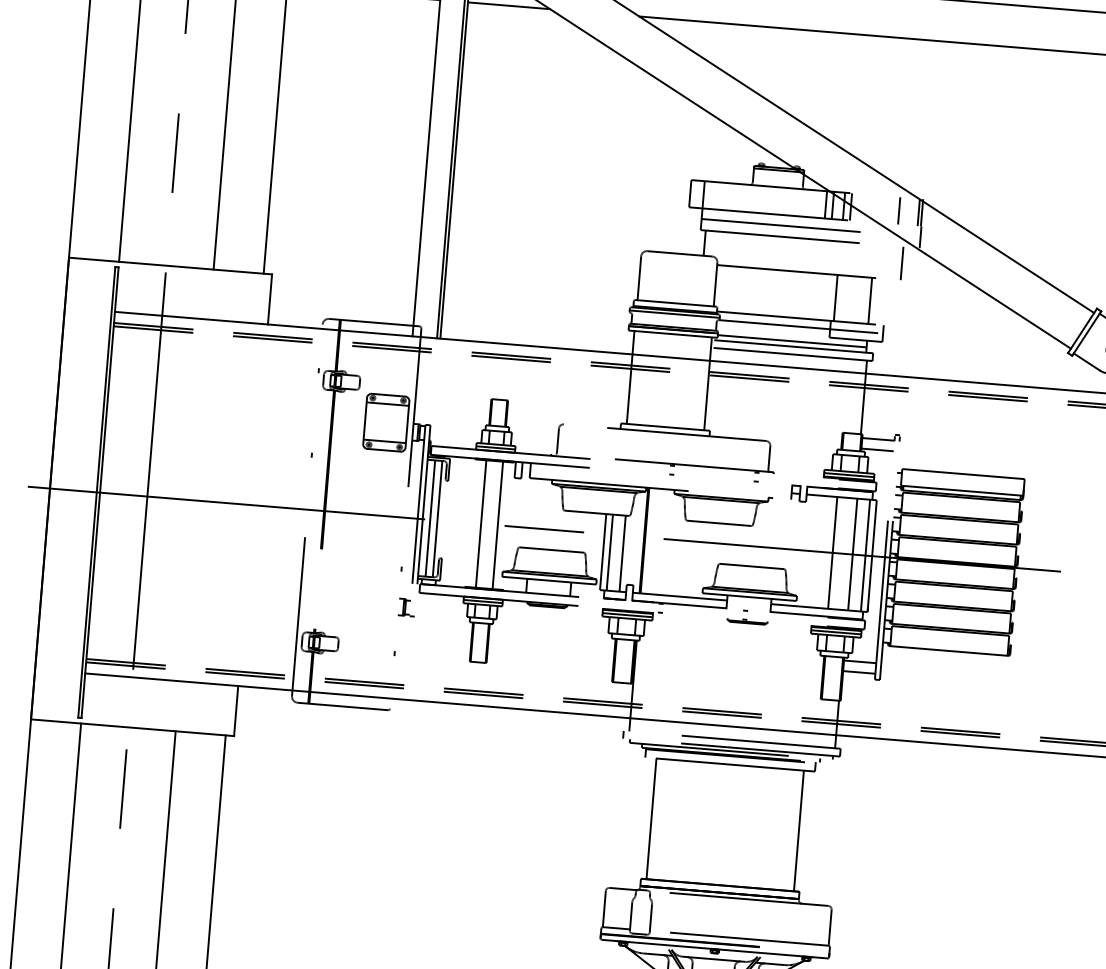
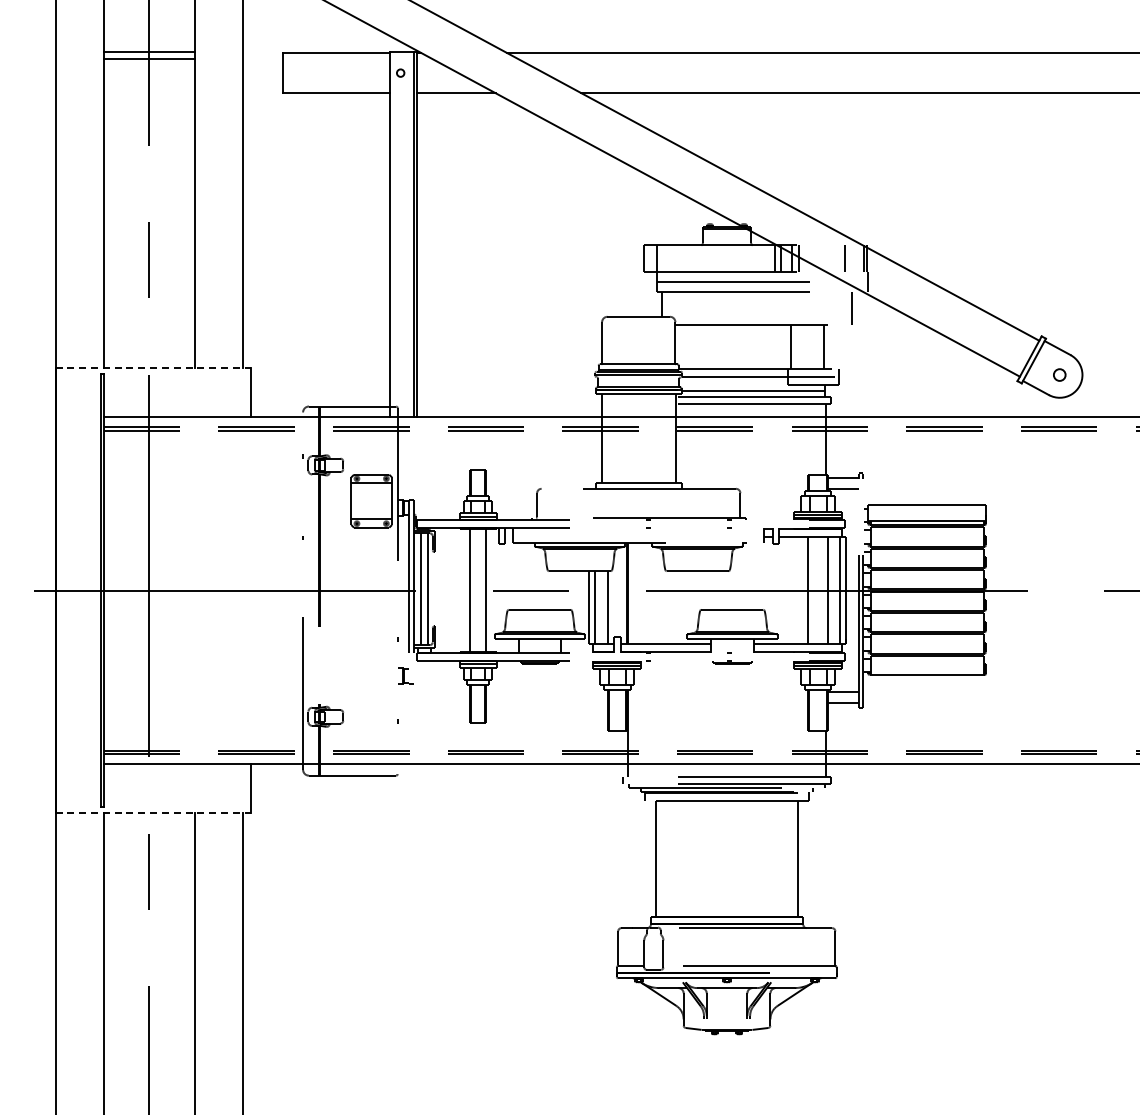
line: (170, 266) -> (153, 368), solid -> dashed
line: (132, 727) -> (153, 812), solid -> dashed

